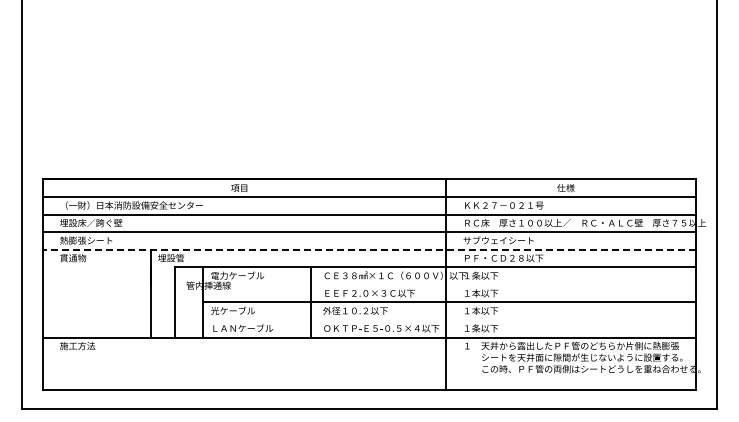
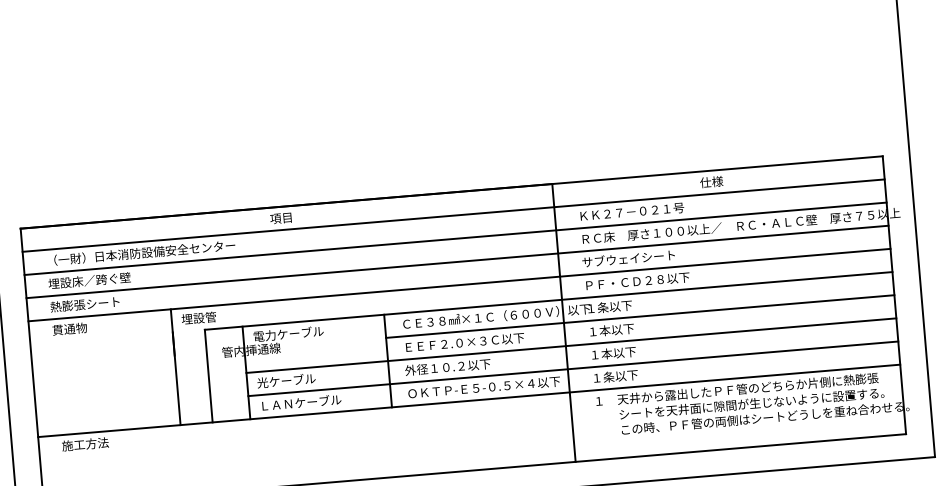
line: (369, 249) -> (459, 284), dashed -> solid
line: (503, 284) -> (639, 316), added
line: (449, 319) -> (572, 368), added

